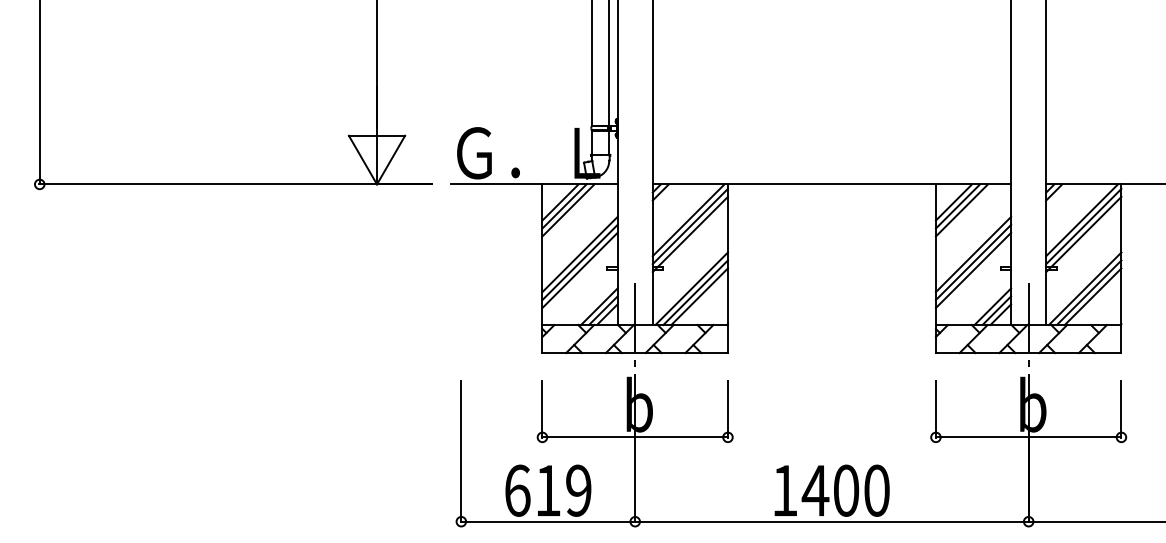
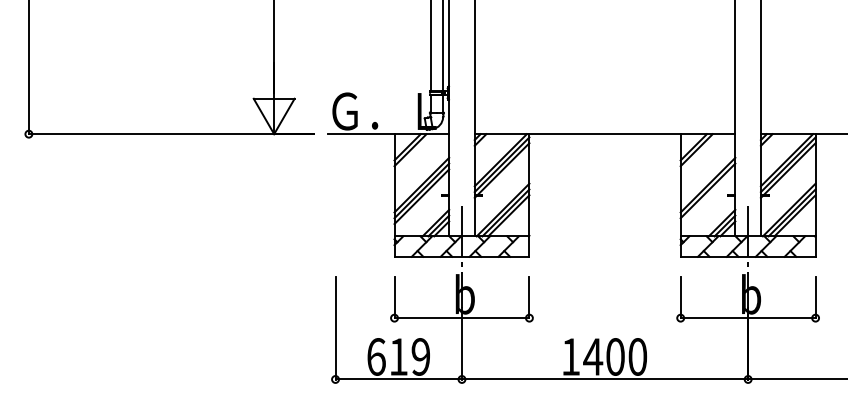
line: (568, 210) -> (413, 153), removed
line: (961, 210) -> (699, 153), removed
line: (973, 270) -> (708, 196), removed

